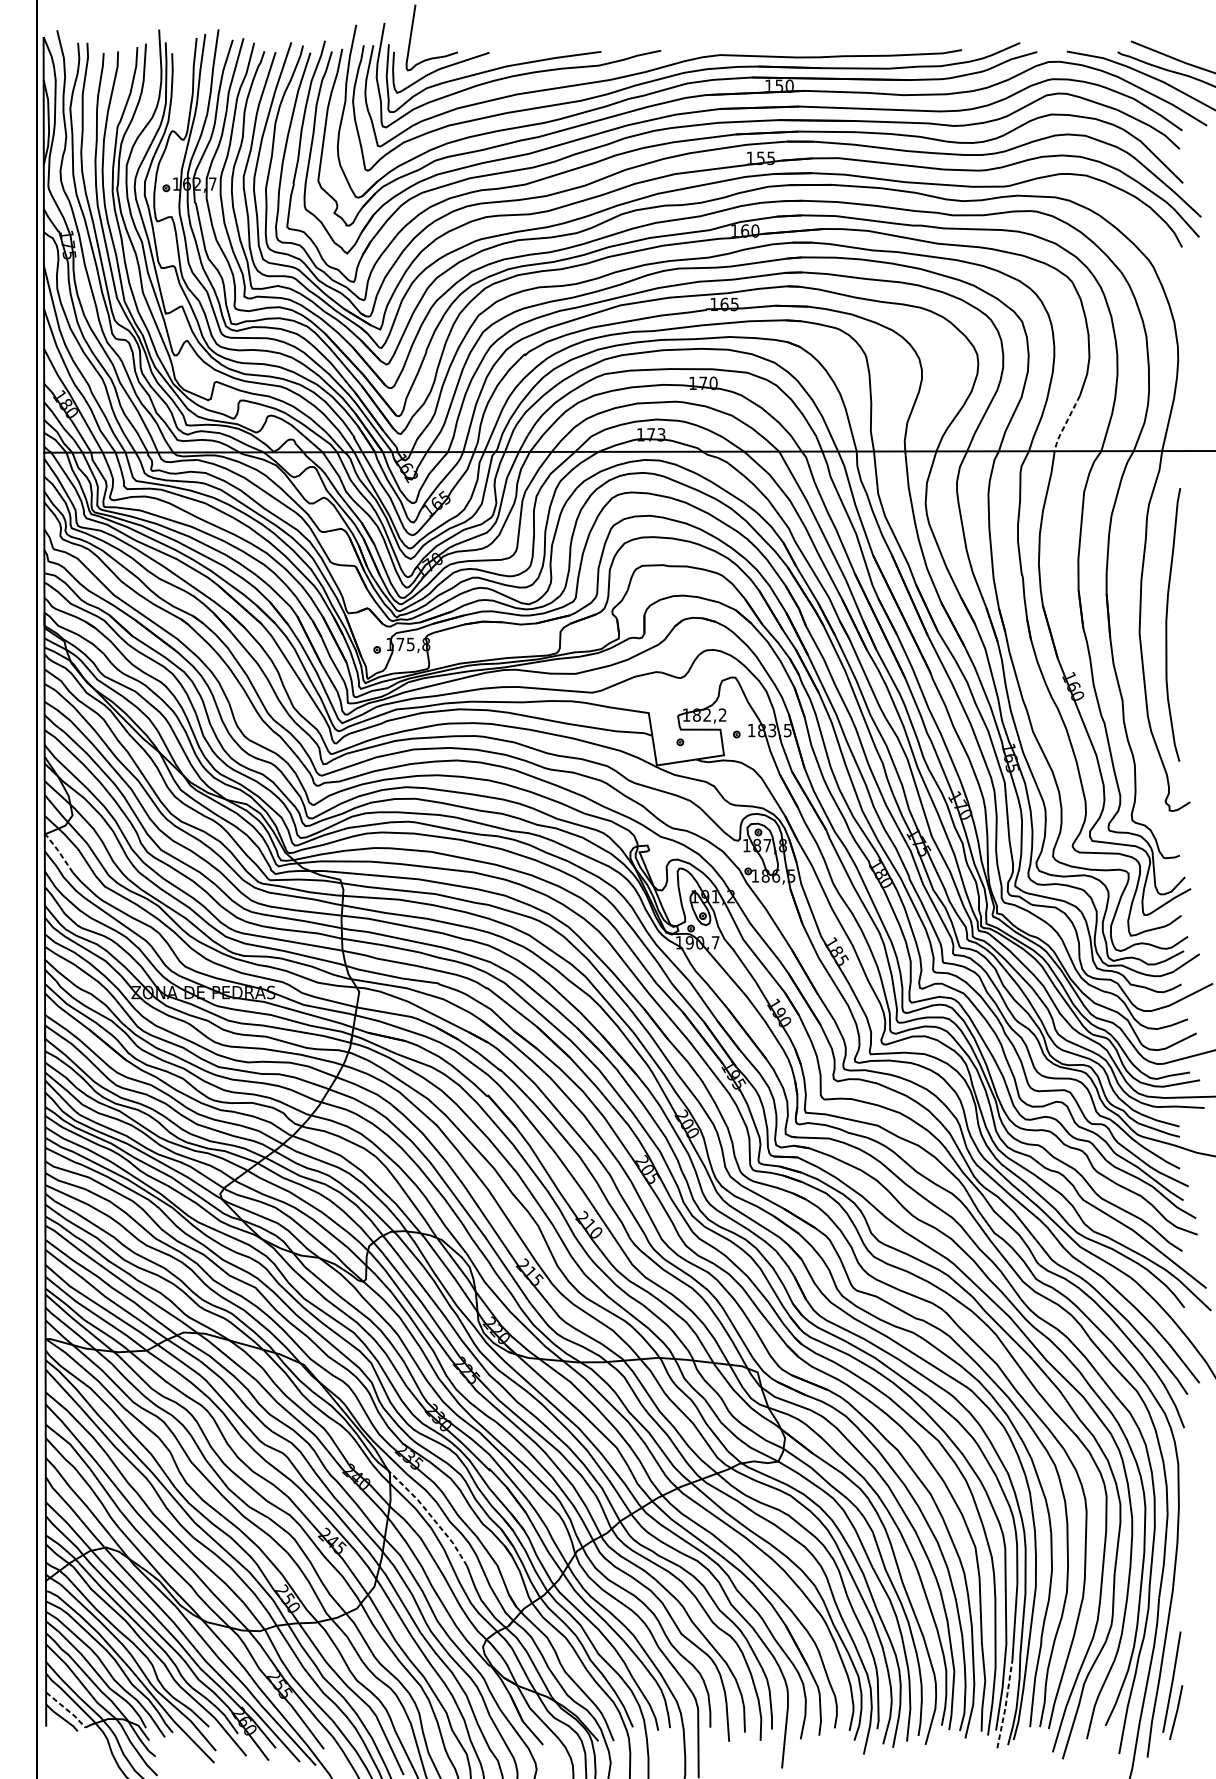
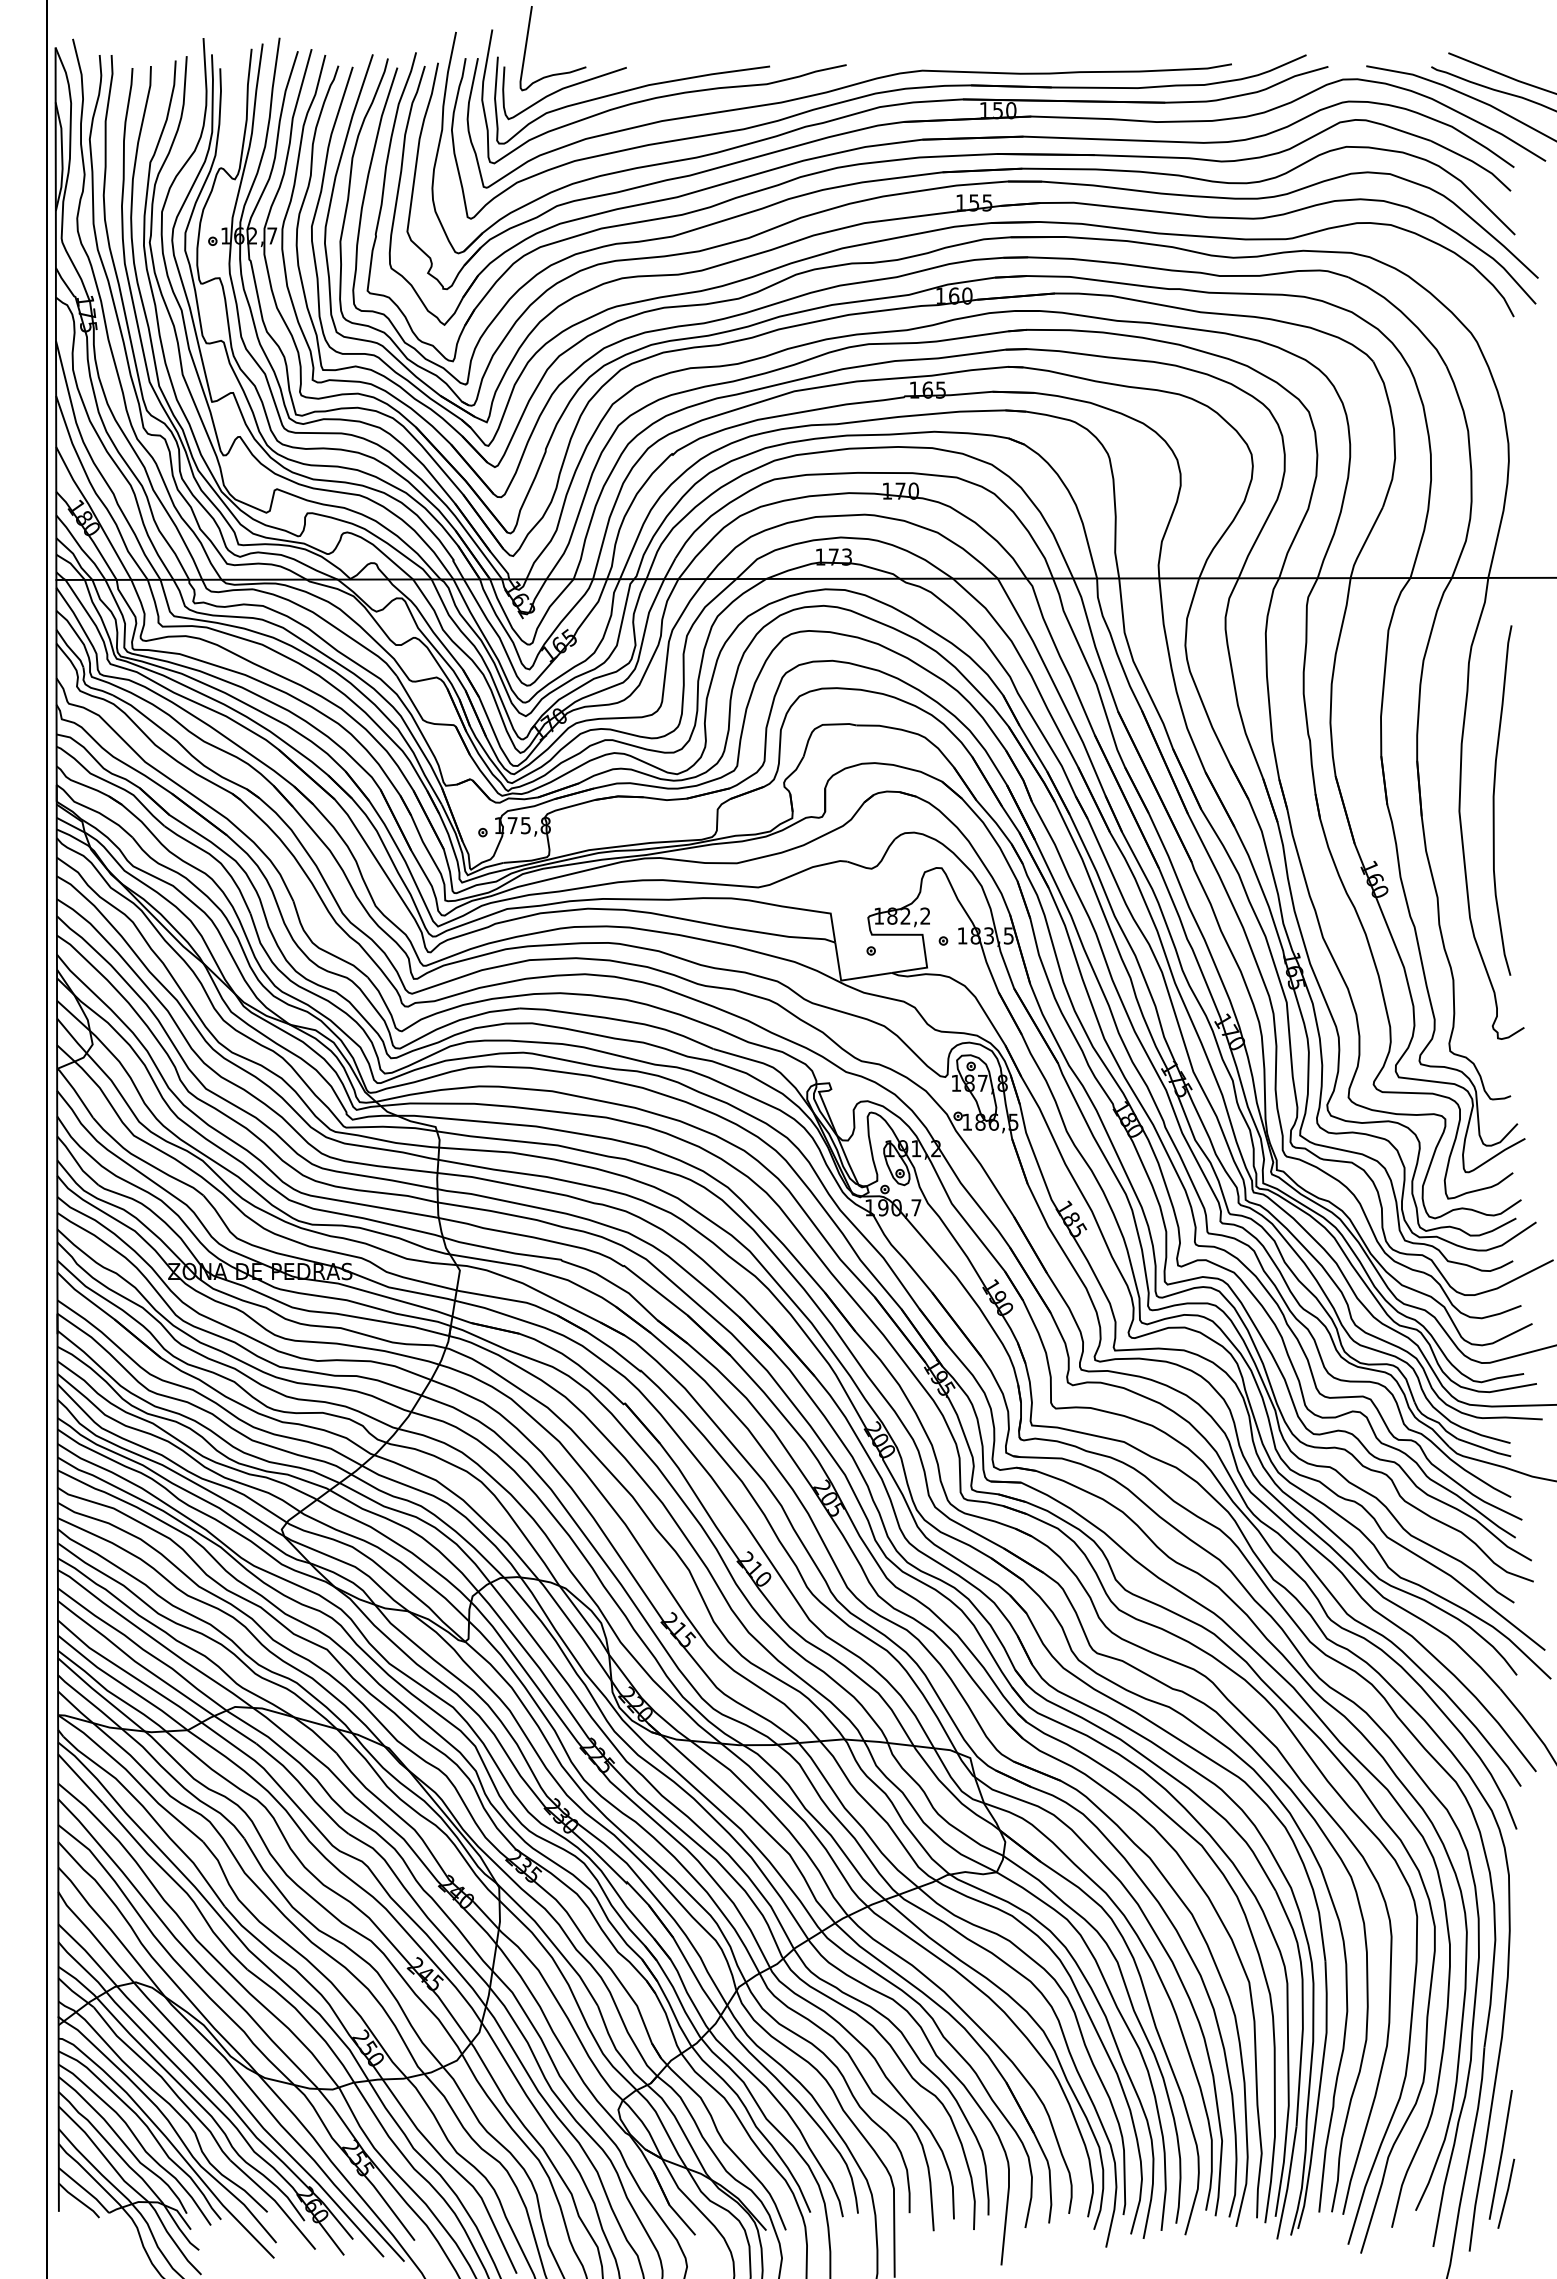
line: (1065, 424) -> (1364, 543), dashed -> solid
line: (59, 852) -> (75, 1091), dashed -> solid
line: (430, 1515) -> (551, 1941), dashed -> solid
line: (1006, 1704) -> (1288, 2183), dashed -> solid
line: (66, 1710) -> (85, 2190), dashed -> solid

